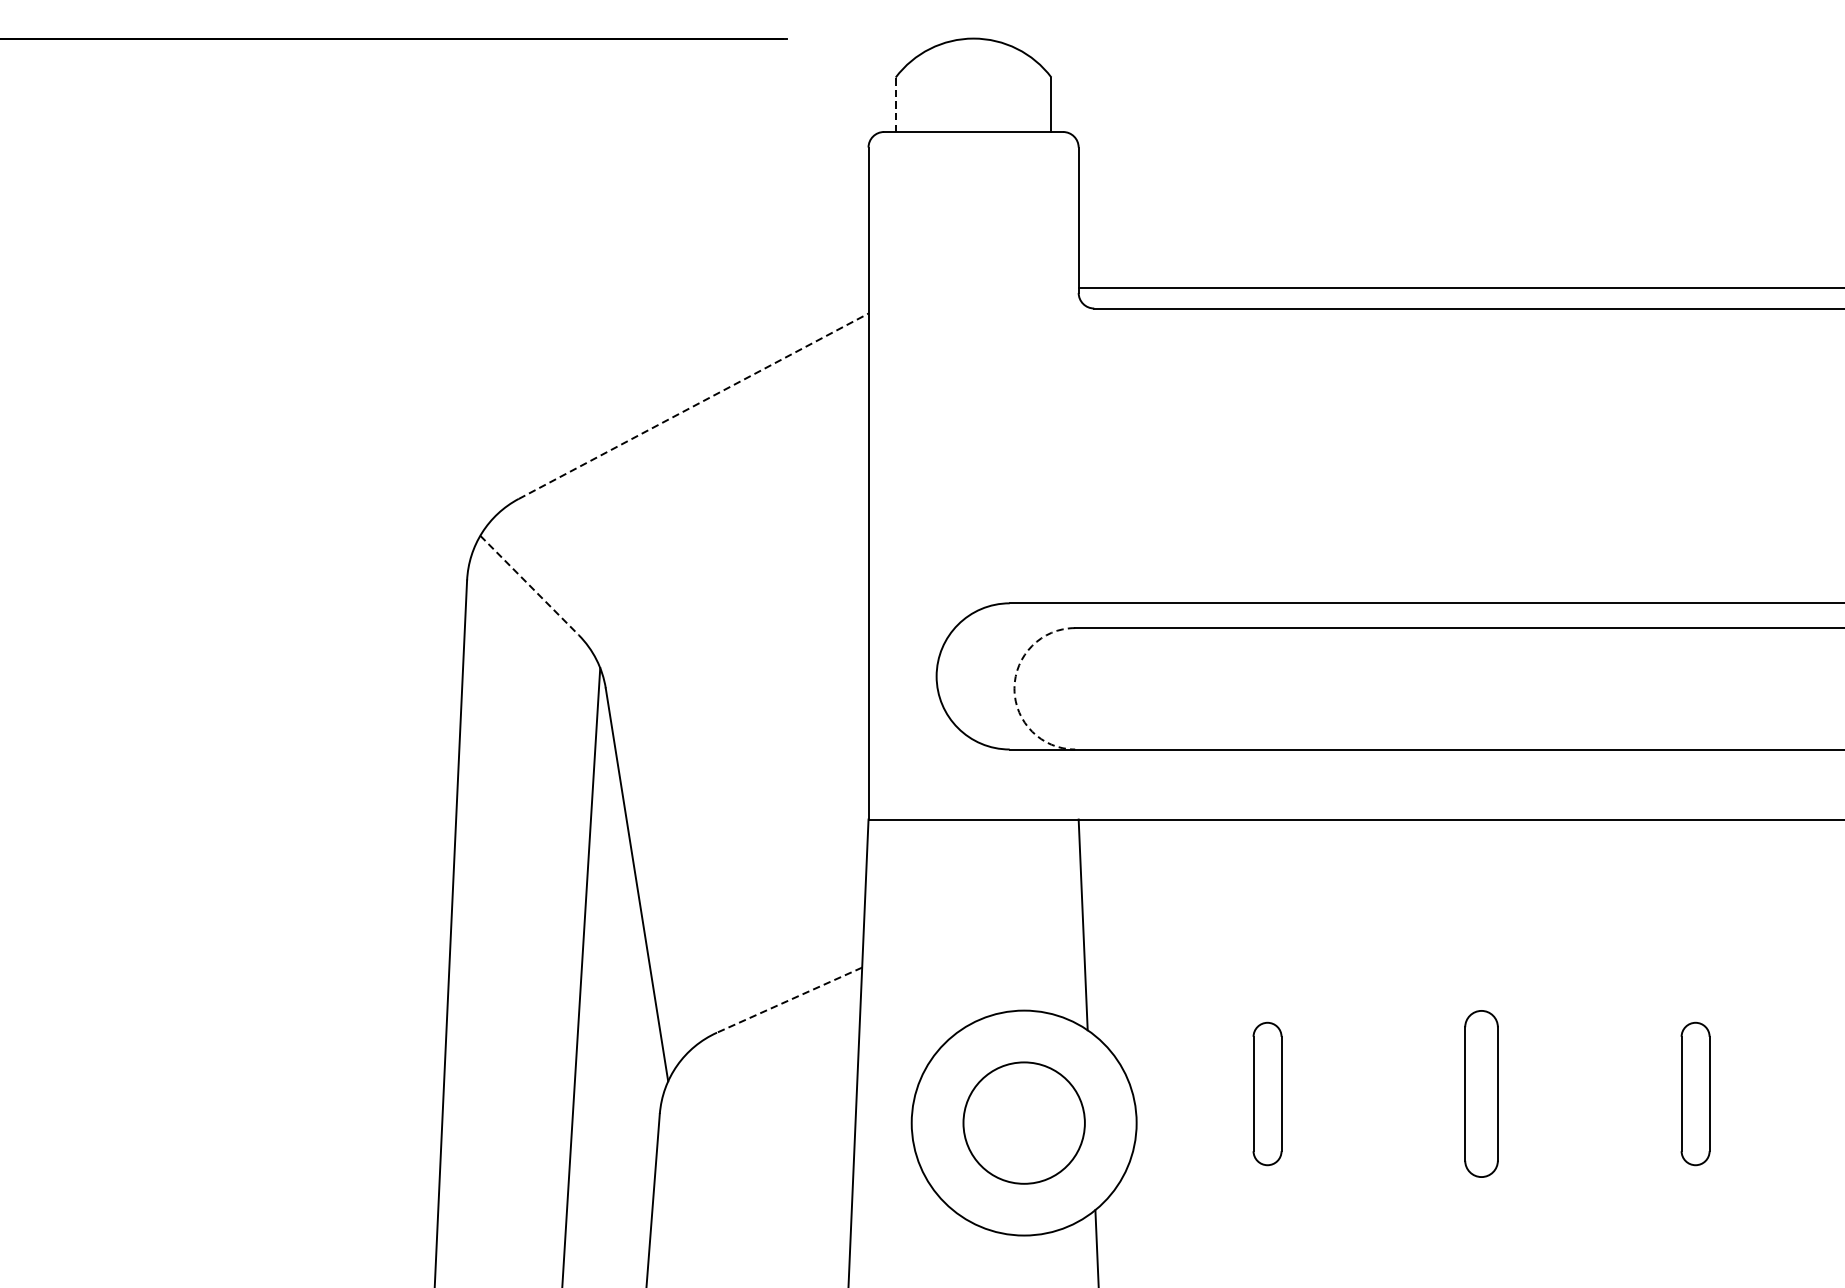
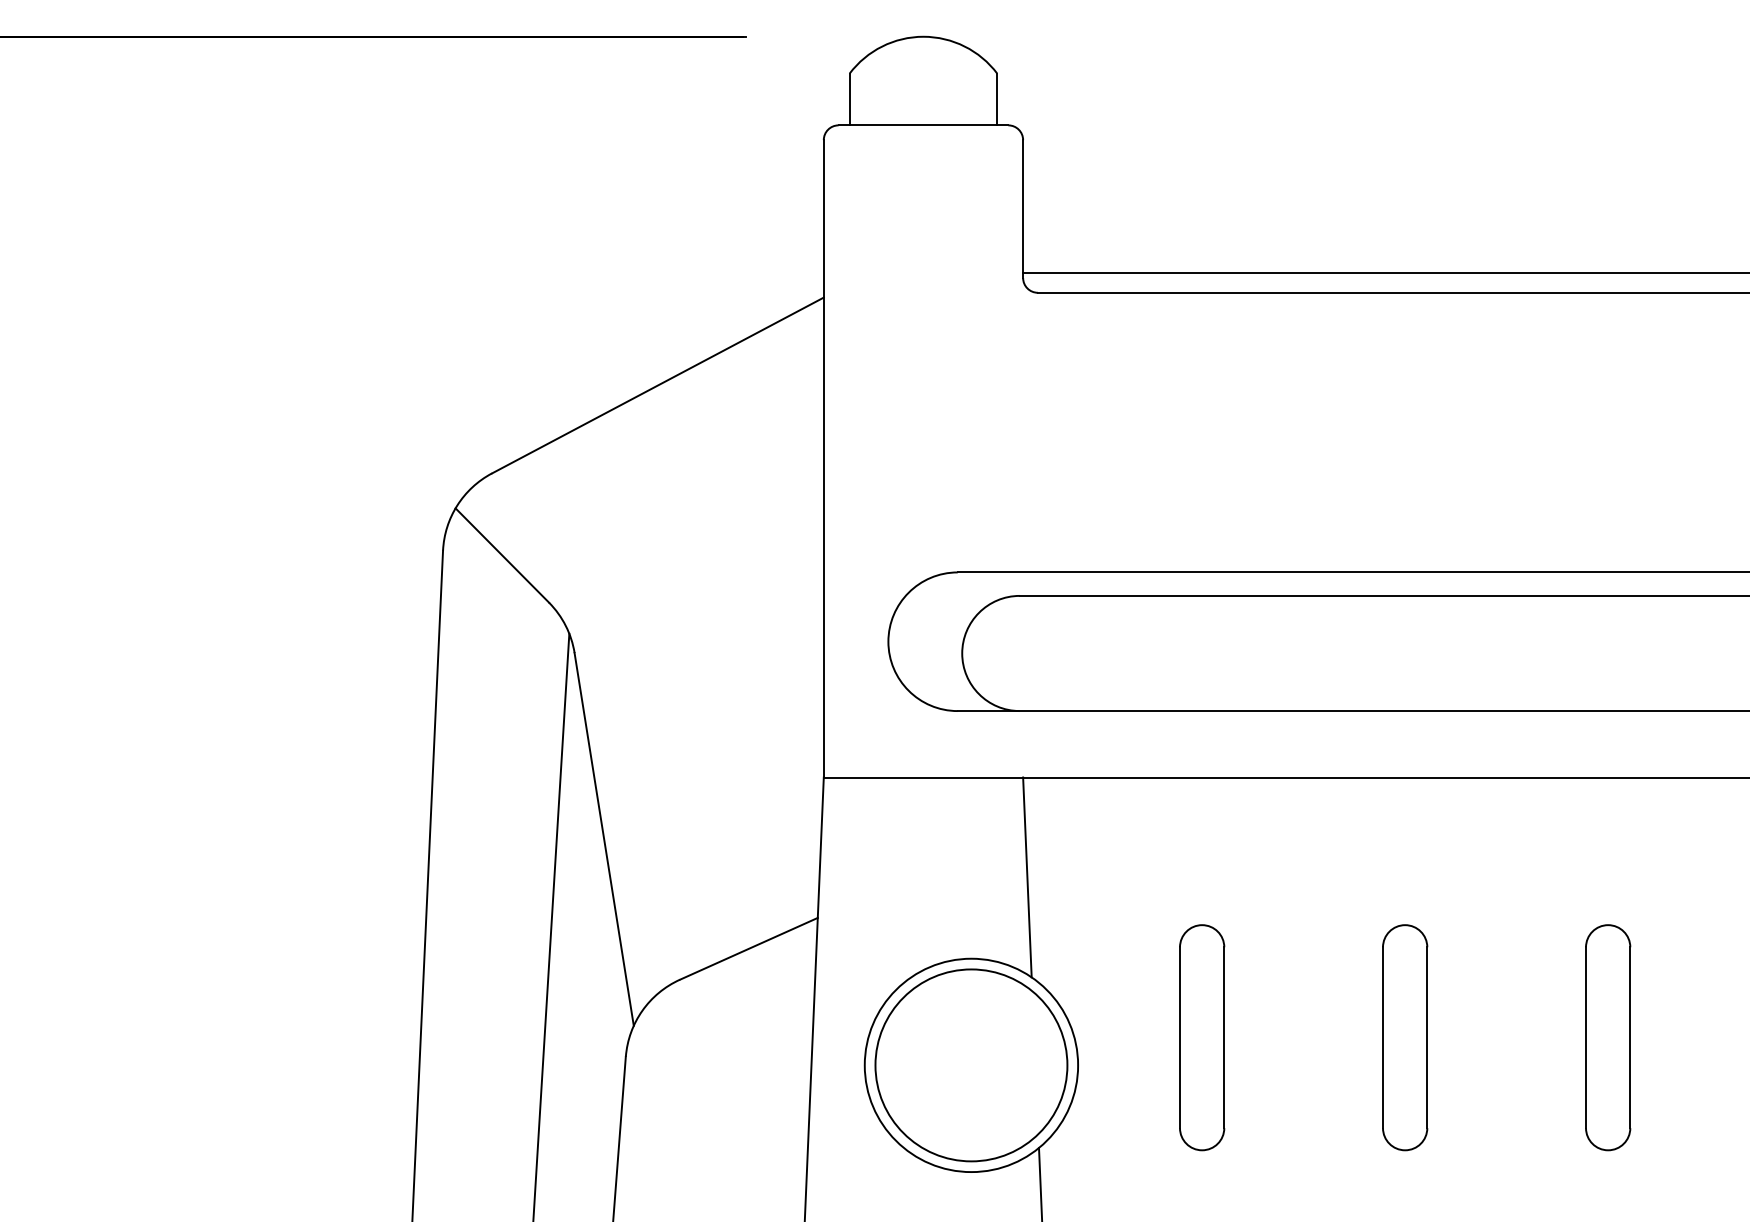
line: (895, 104) -> (849, 99), dashed -> solid
line: (693, 406) -> (657, 385), dashed -> solid
line: (529, 585) -> (502, 555), dashed -> solid
arc: (1014, 688) -> (962, 653), dashed -> solid
line: (789, 1000) -> (748, 949), dashed -> solid
part: (1267, 1093) -> (1202, 1037), size x1.67
part: (1481, 1093) -> (1405, 1037), size x1.43
part: (1695, 1093) -> (1608, 1037), size x1.67
circle: (1024, 1123) -> (971, 1065), size x1.67

